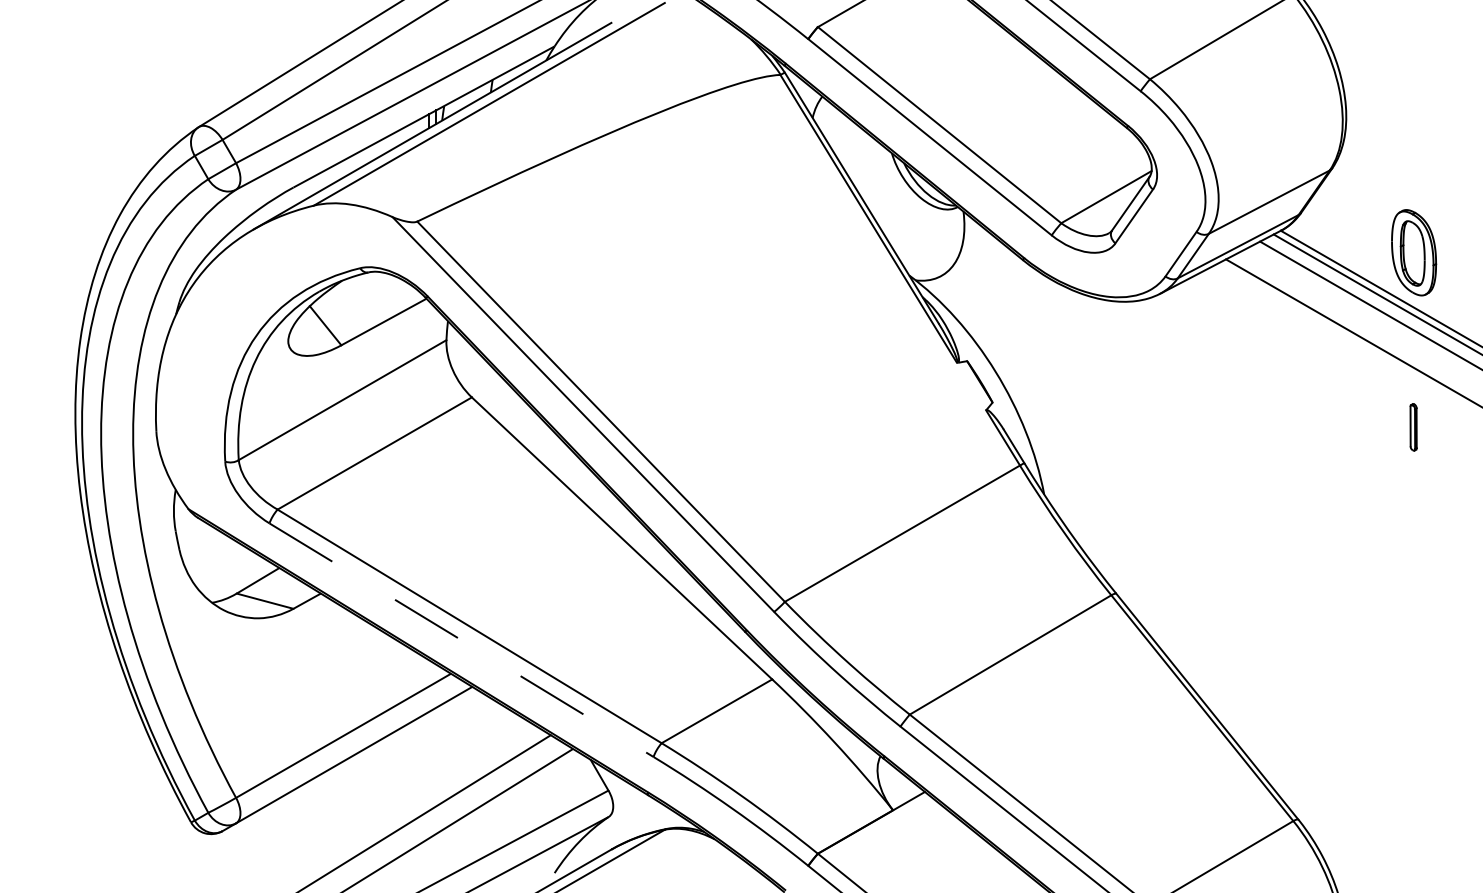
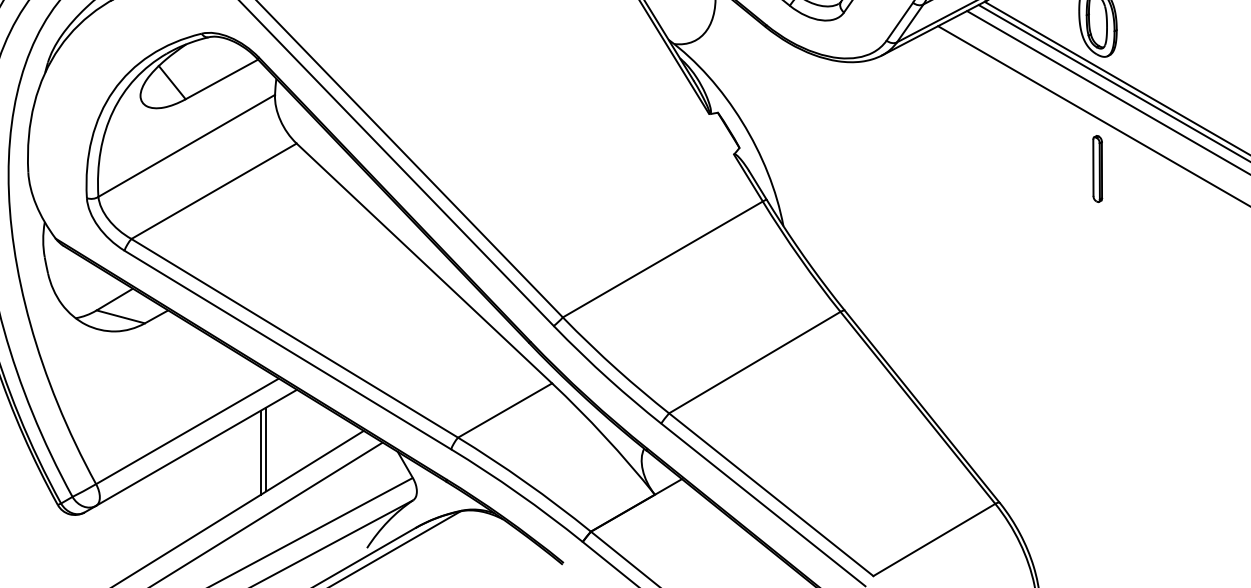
part: (1413, 427) -> (1097, 169), size x1.67
line: (461, 640) -> (287, 350), dashed -> solid
line: (436, 756) -> (266, 448), added
line: (429, 760) -> (260, 452), added

